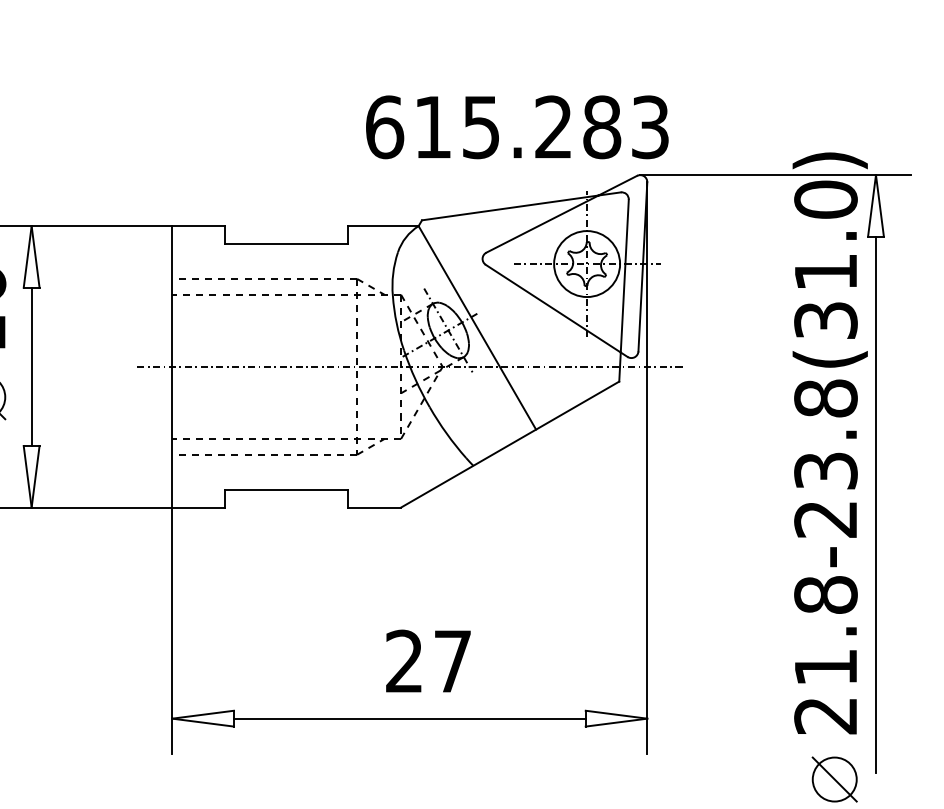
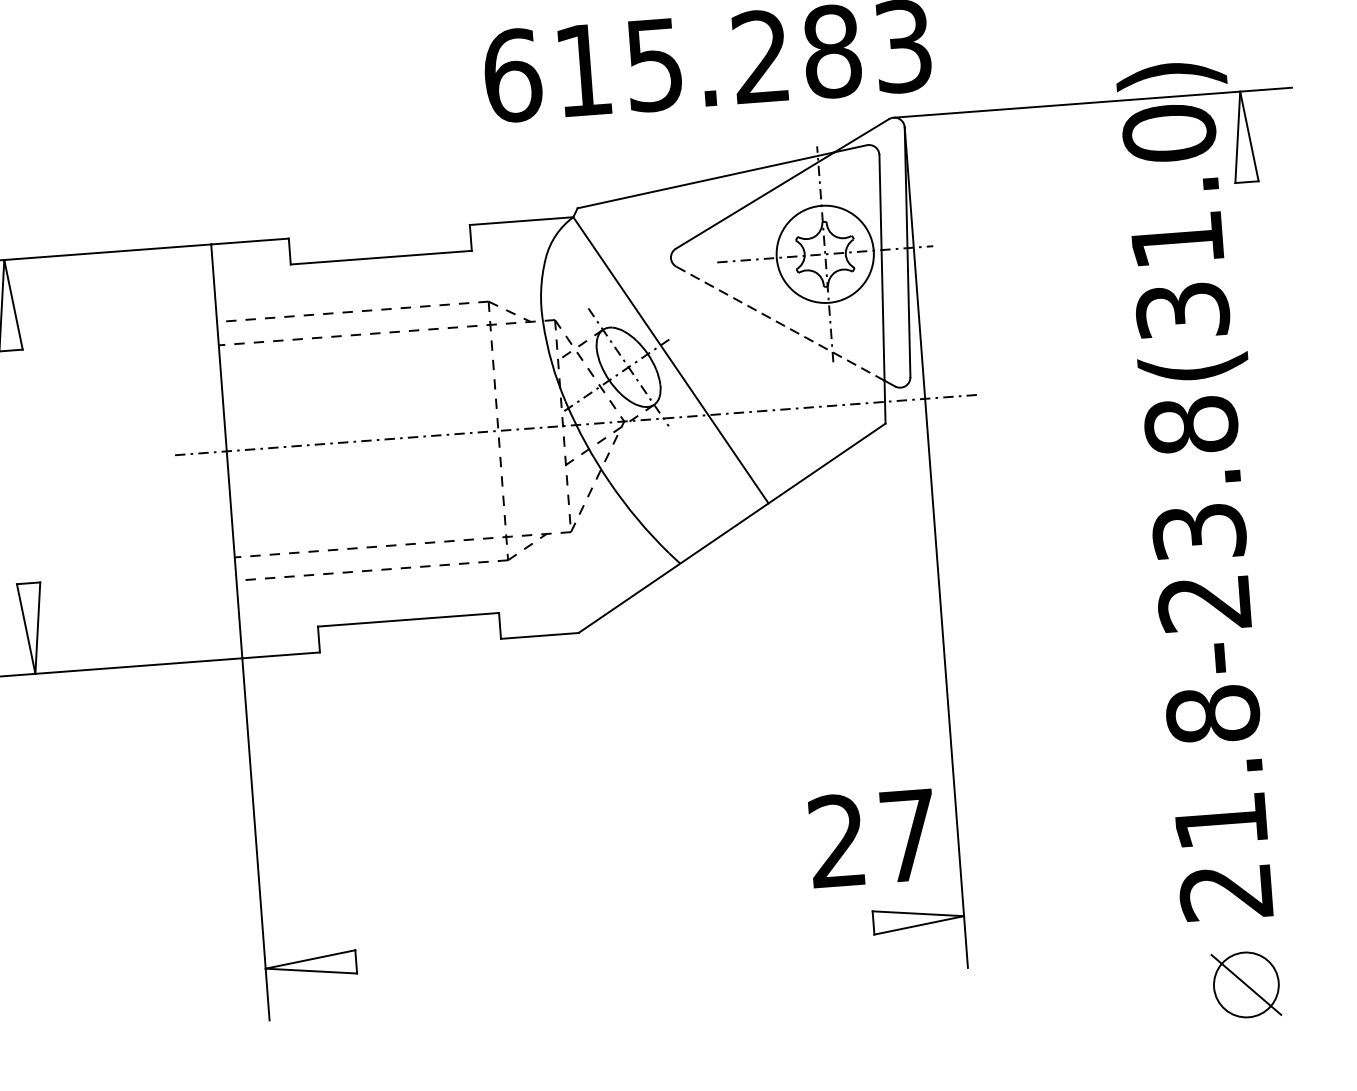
line: (552, 308) -> (779, 323), solid -> dashed
line: (31, 366) -> (19, 466), removed
line: (875, 504) -> (1275, 576), removed
text: (428, 660) -> (872, 837), moved
line: (409, 718) -> (614, 942), removed

